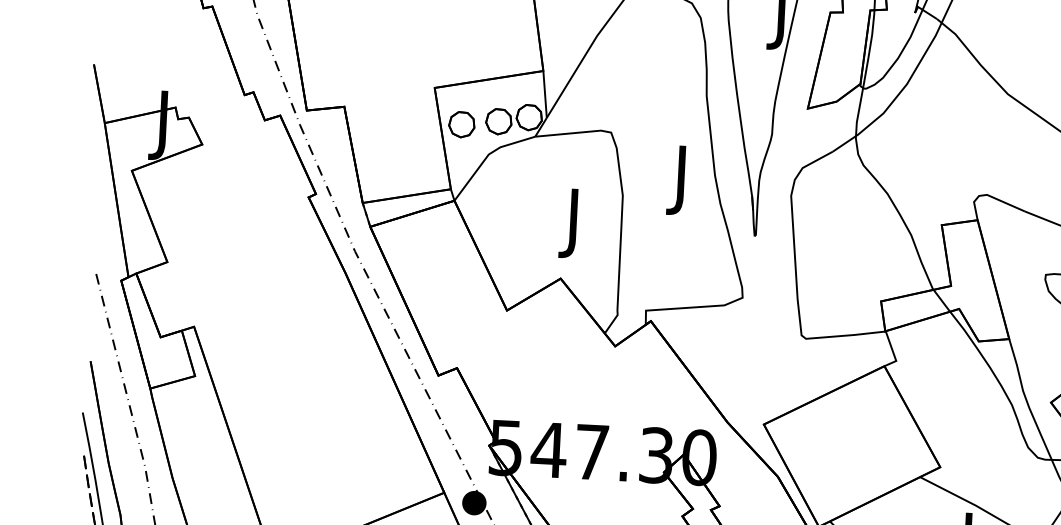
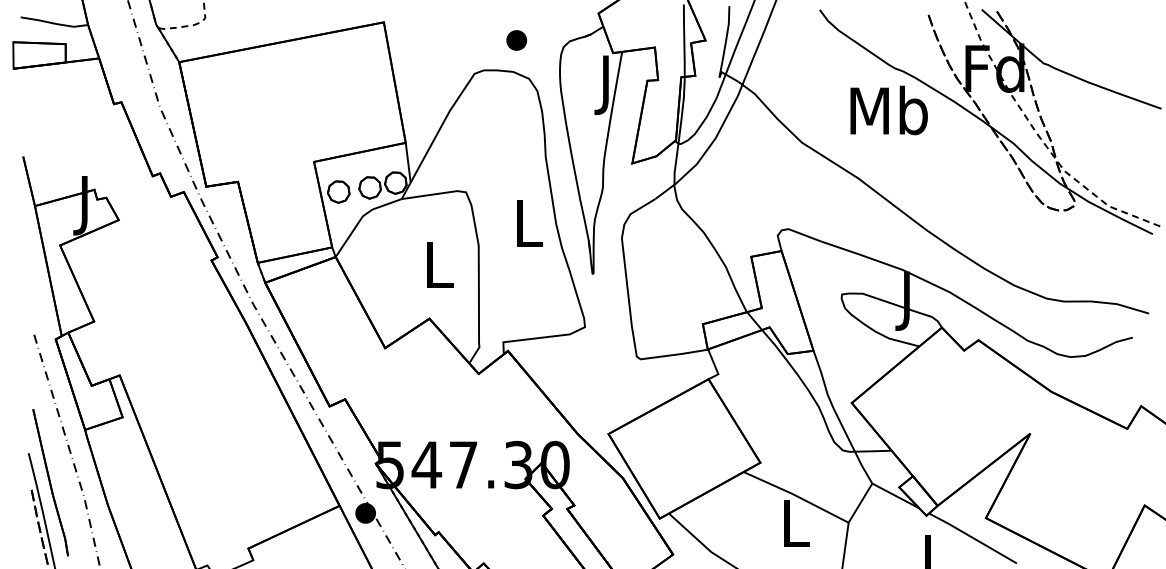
text: (683, 179) -> (529, 229), J -> L
text: (575, 223) -> (439, 271), J -> L

